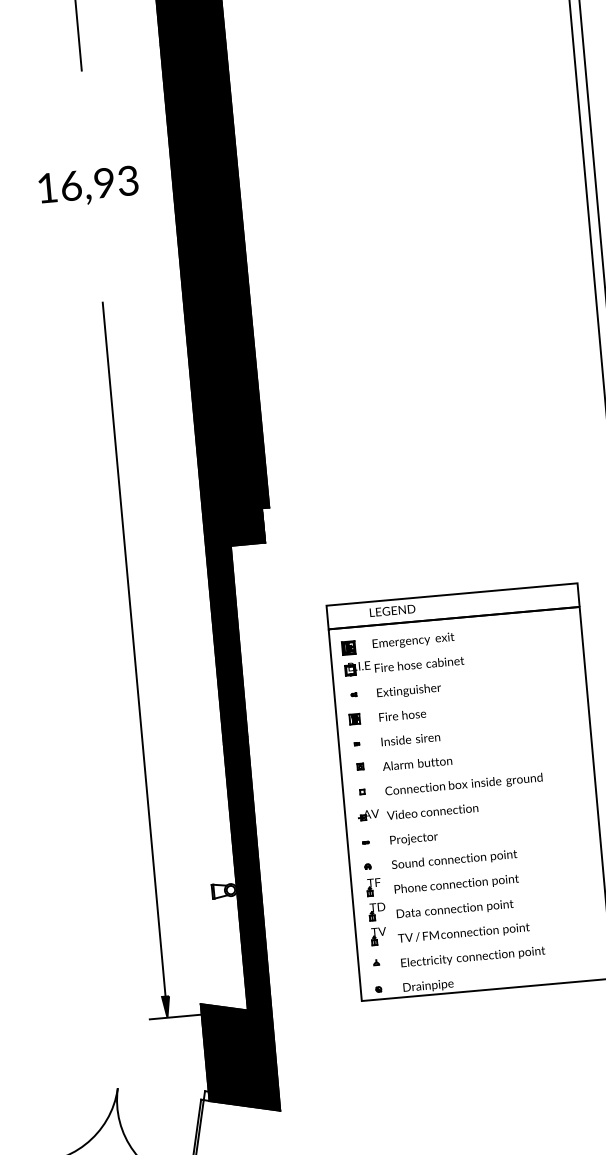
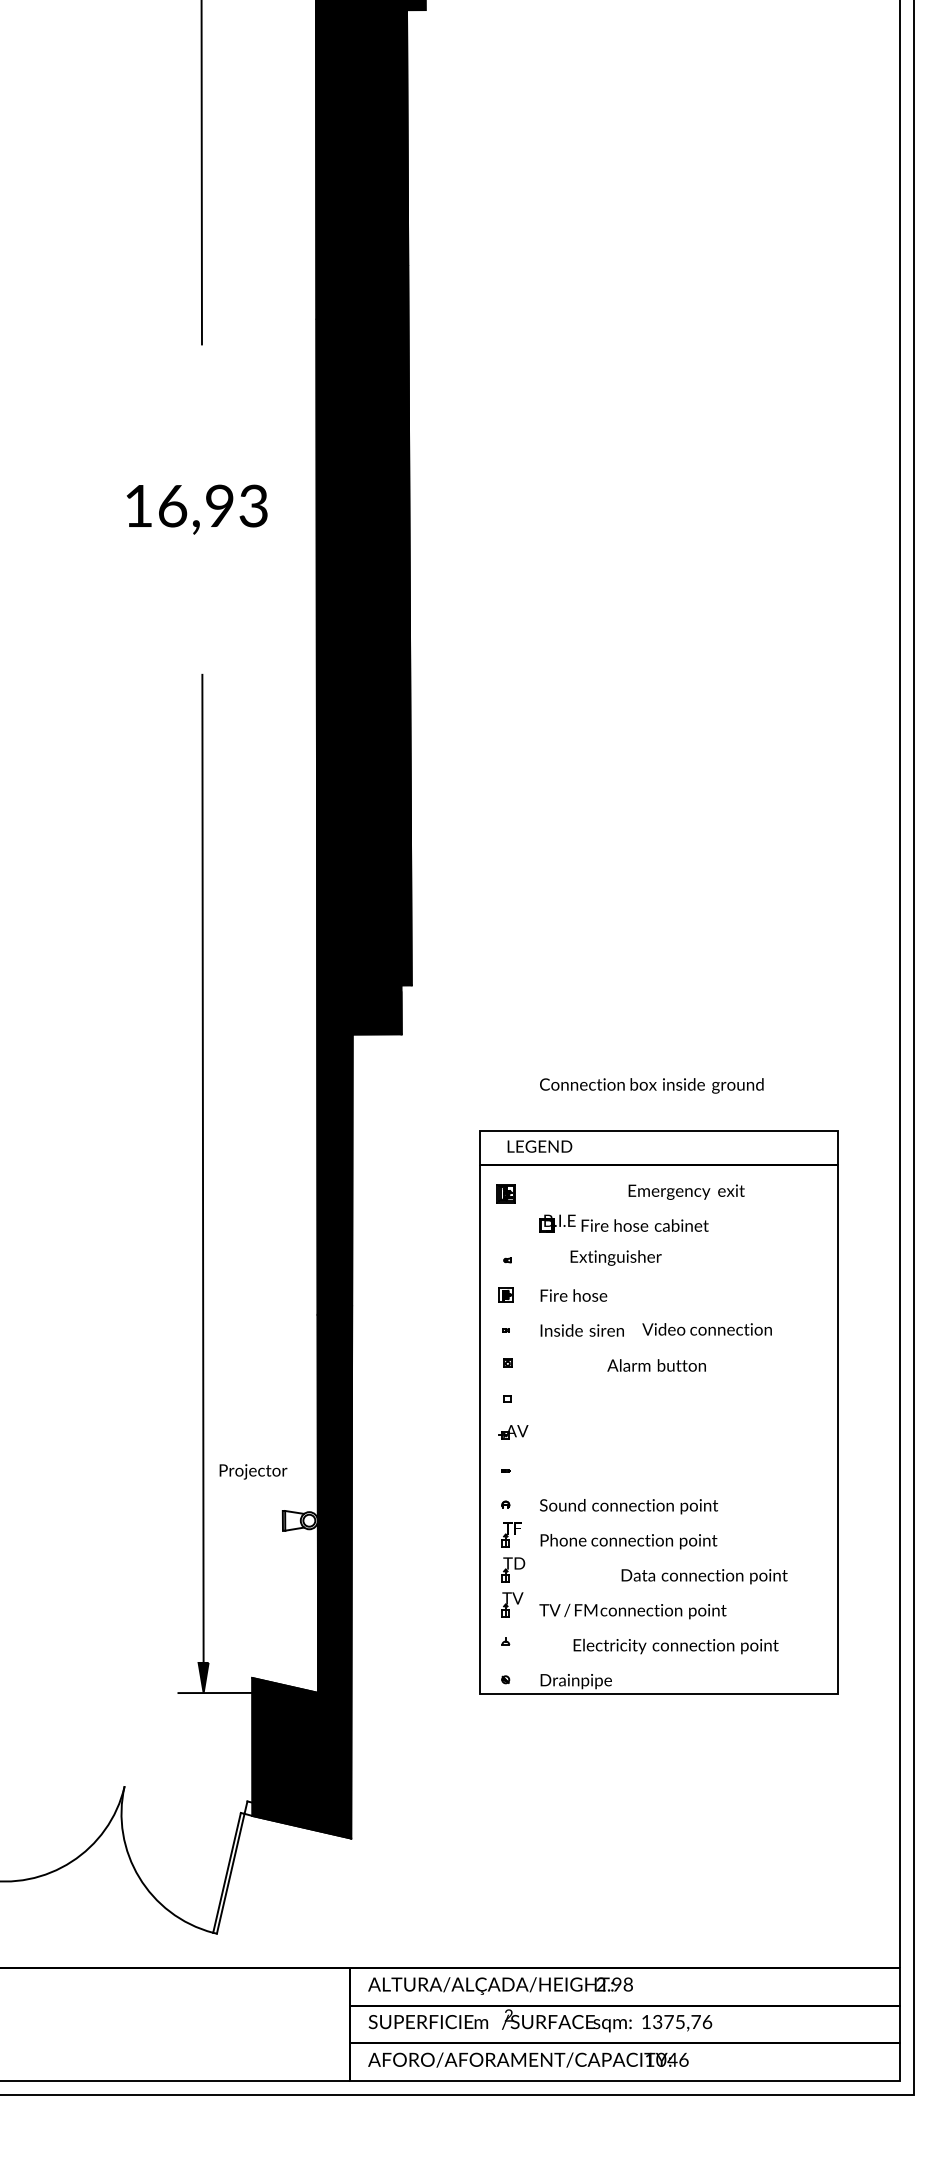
text: (392, 610) -> (539, 1146), moved
text: (413, 640) -> (686, 1191), moved
part: (404, 664) -> (623, 1223), moved
text: (408, 690) -> (615, 1257), moved
text: (417, 763) -> (656, 1365), moved
text: (463, 784) -> (651, 1085), moved
text: (432, 811) -> (706, 1329), moved
text: (414, 838) -> (253, 1471), moved
text: (455, 909) -> (704, 1576), moved
text: (472, 957) -> (675, 1646), moved

